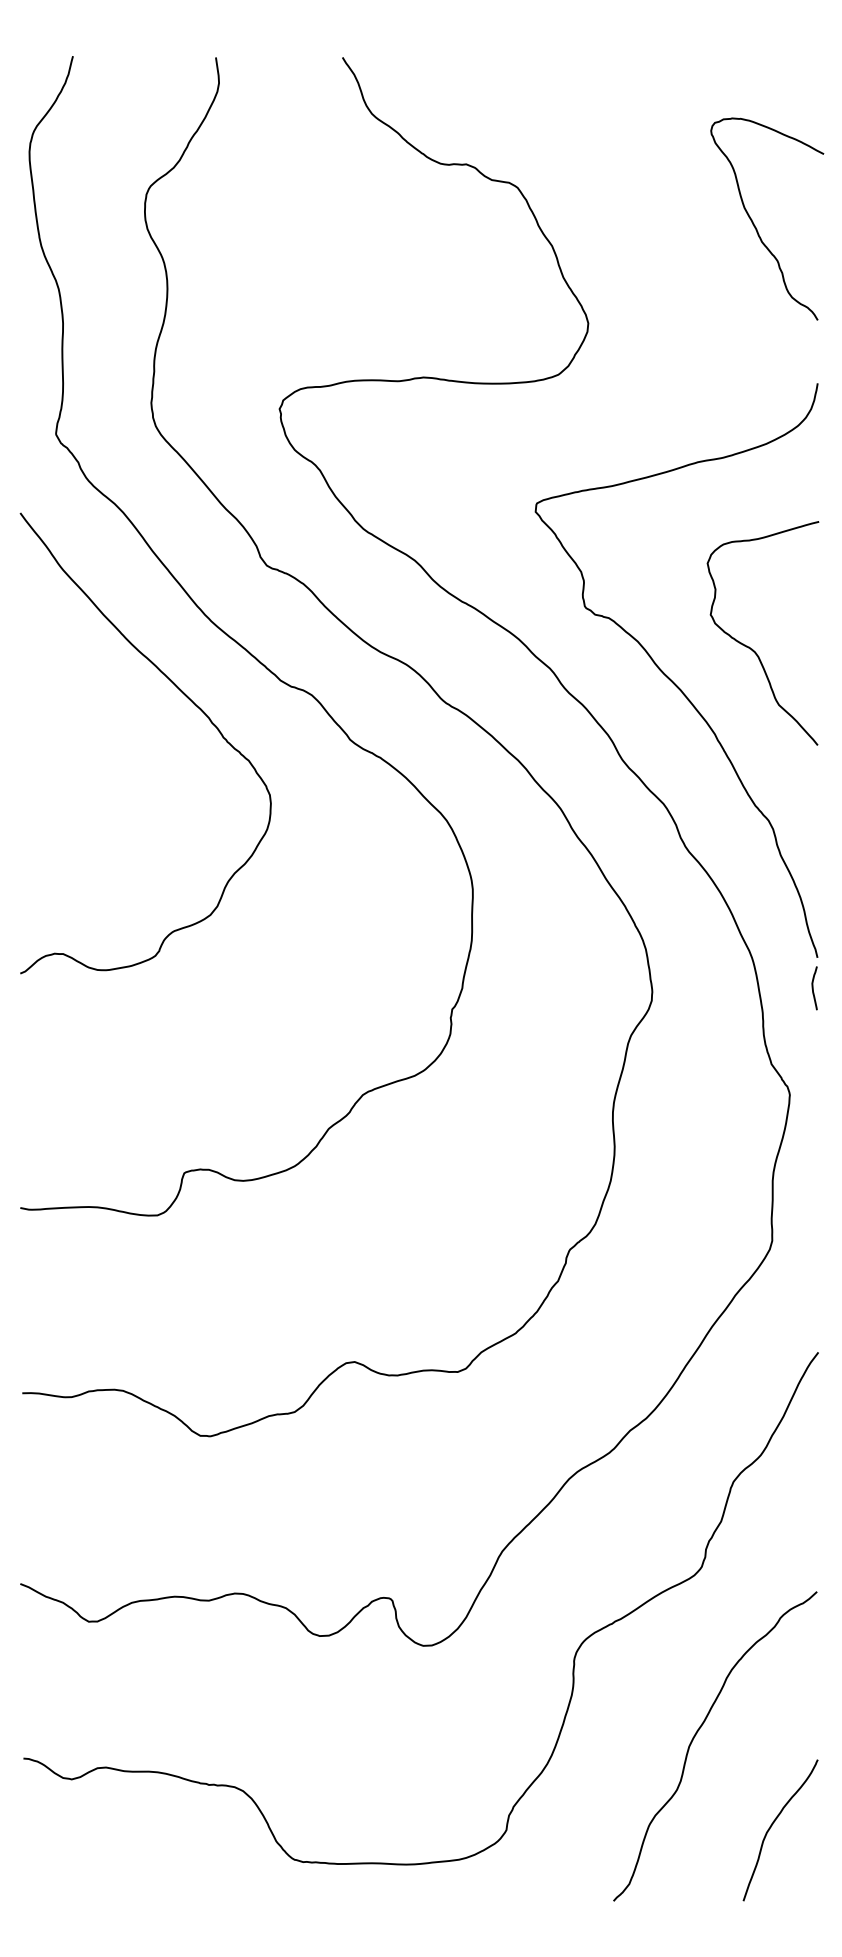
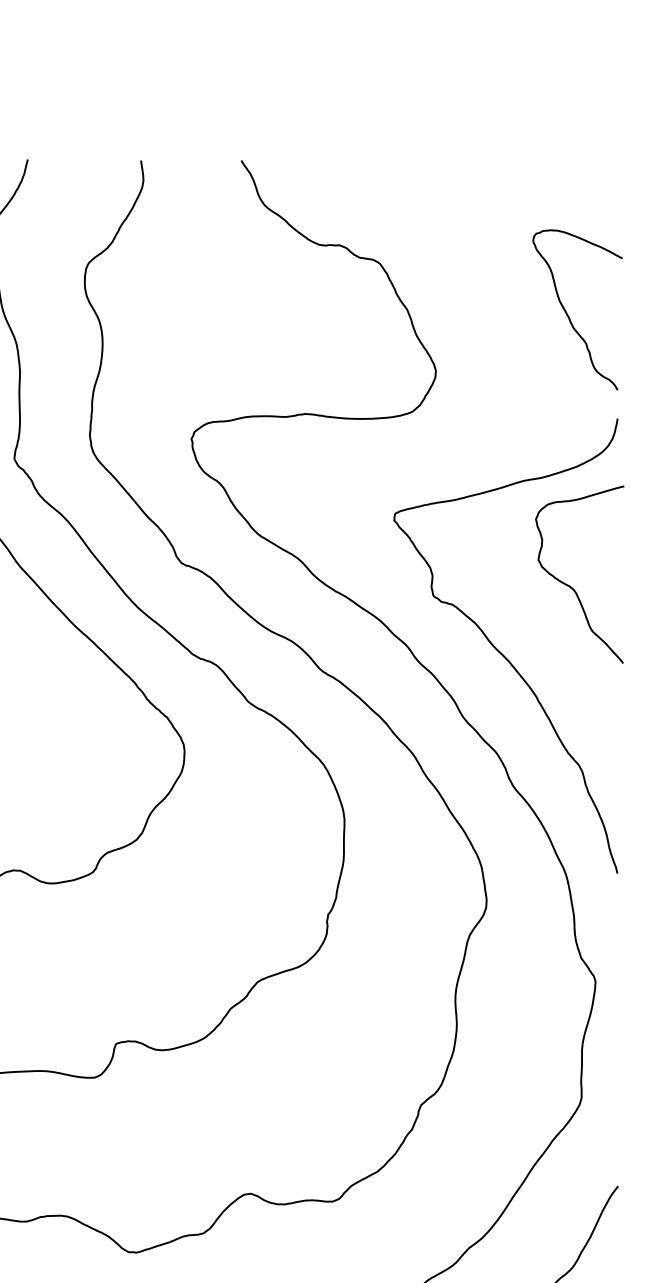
curve: (755, 225) -> (568, 315), moved
curve: (752, 648) -> (571, 586), moved
curve: (813, 988) -> (614, 897), removed

